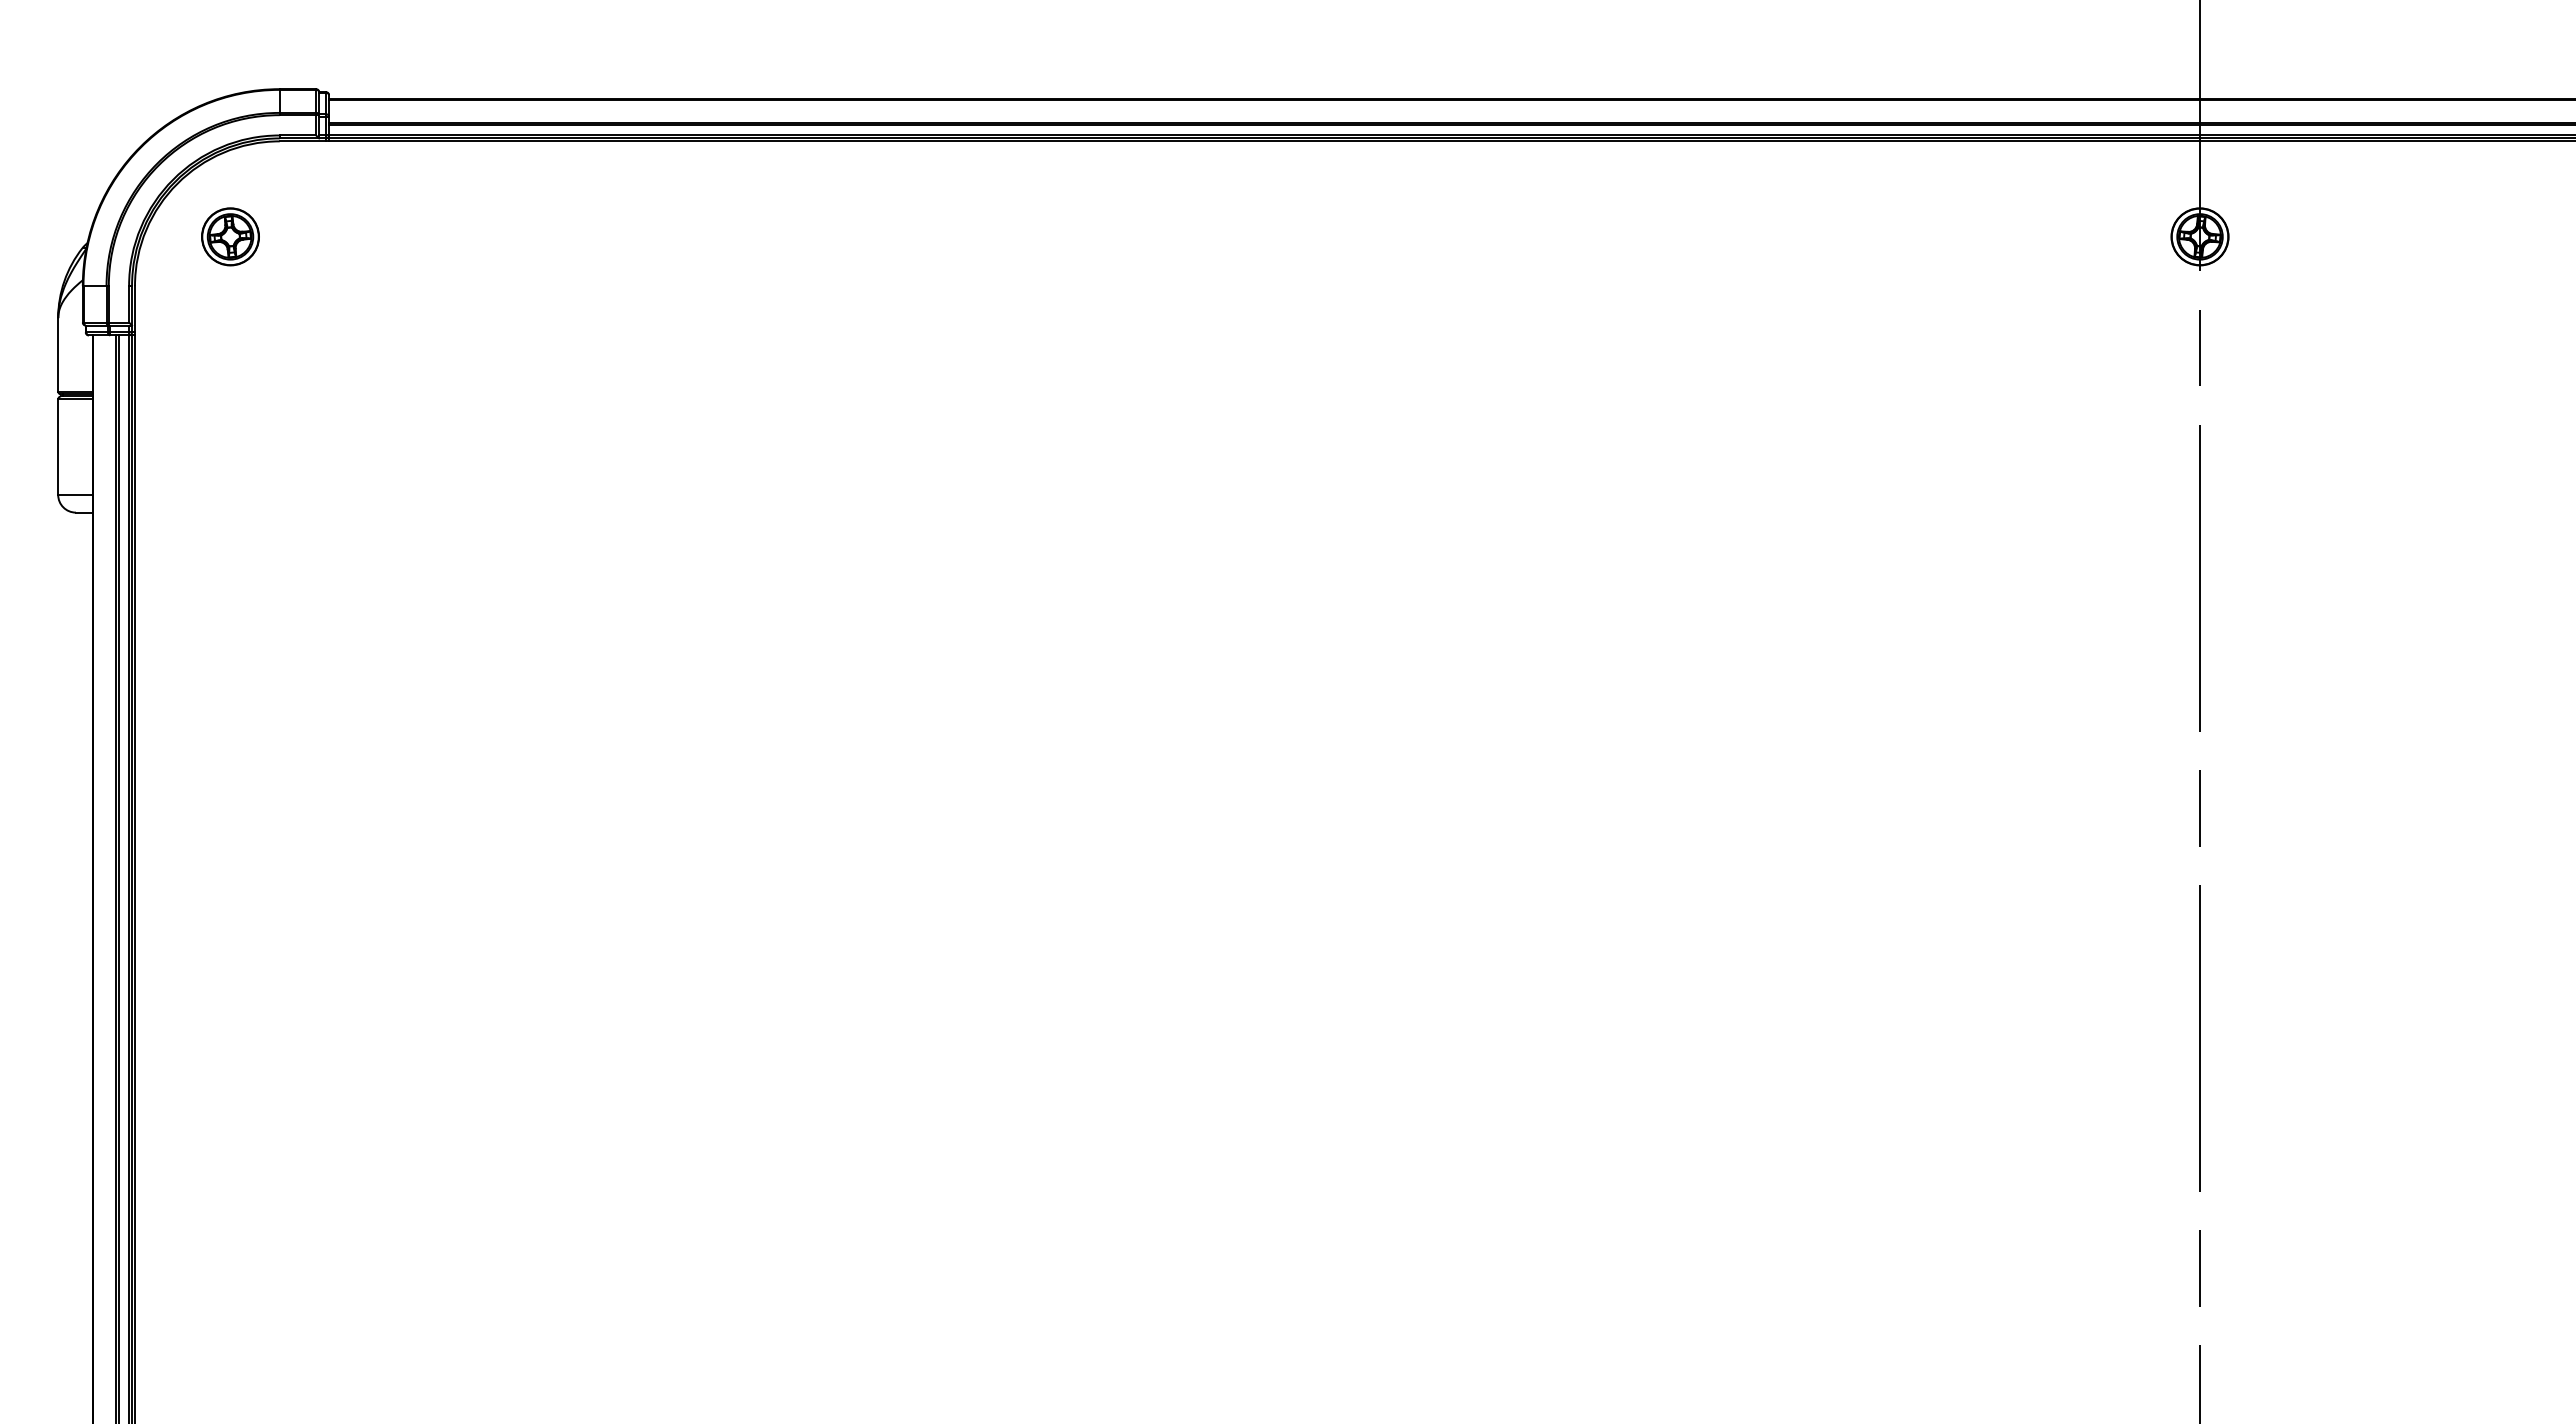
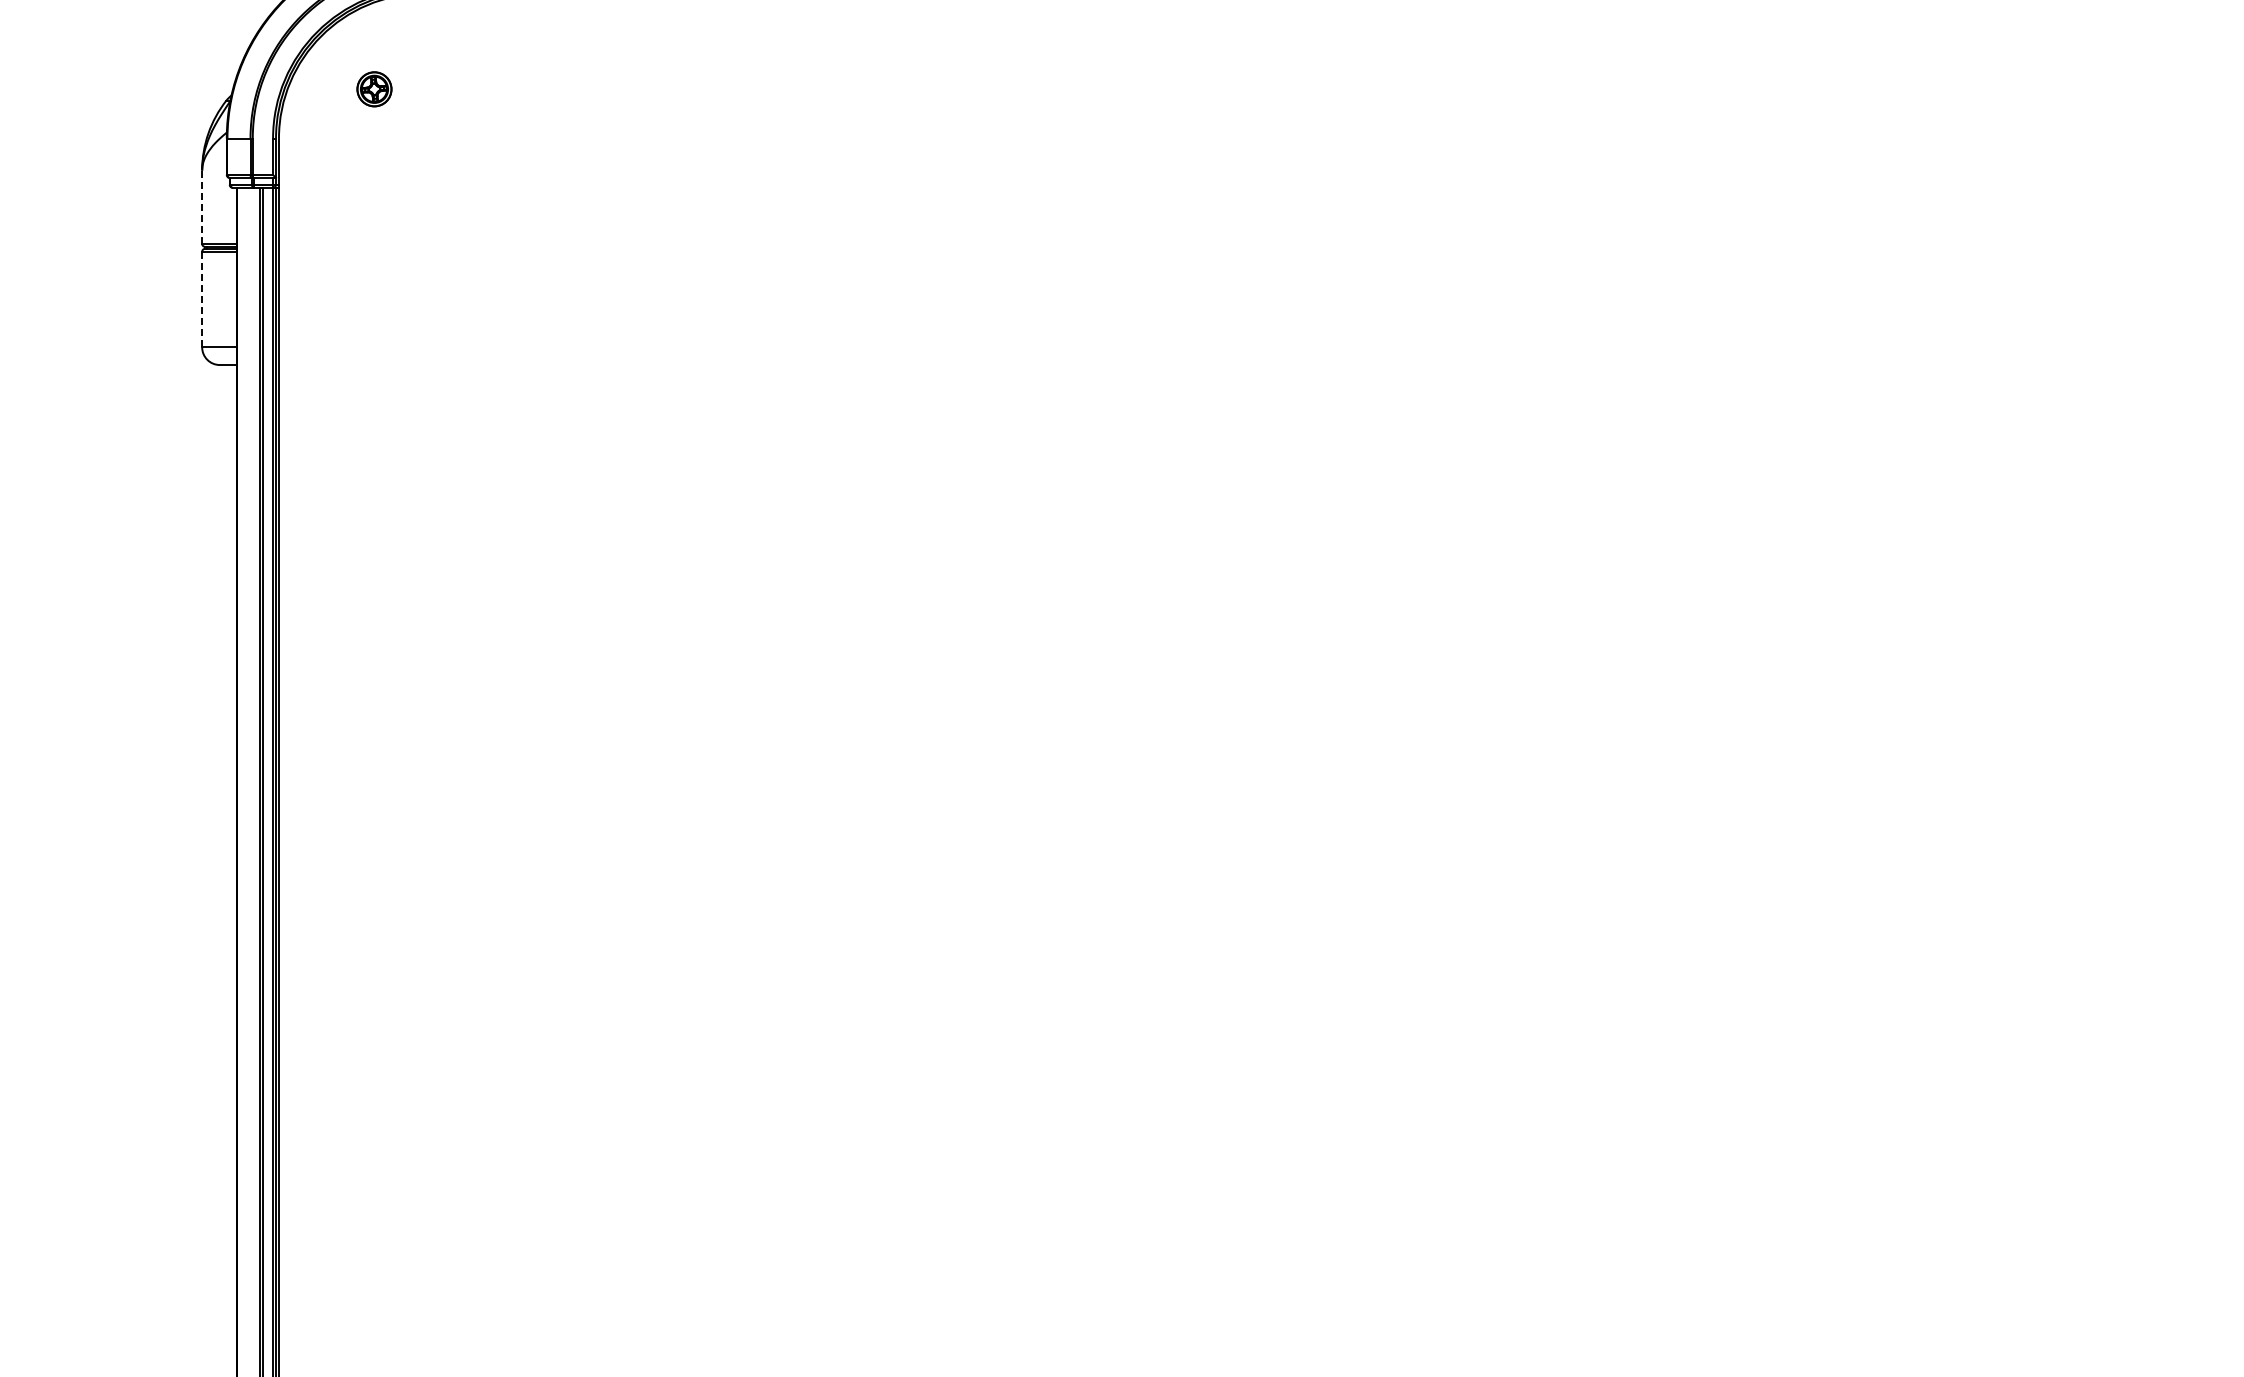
part: (230, 236) -> (374, 88), size x0.6
line: (58, 354) -> (202, 206), solid -> dashed
line: (58, 447) -> (202, 299), solid -> dashed

